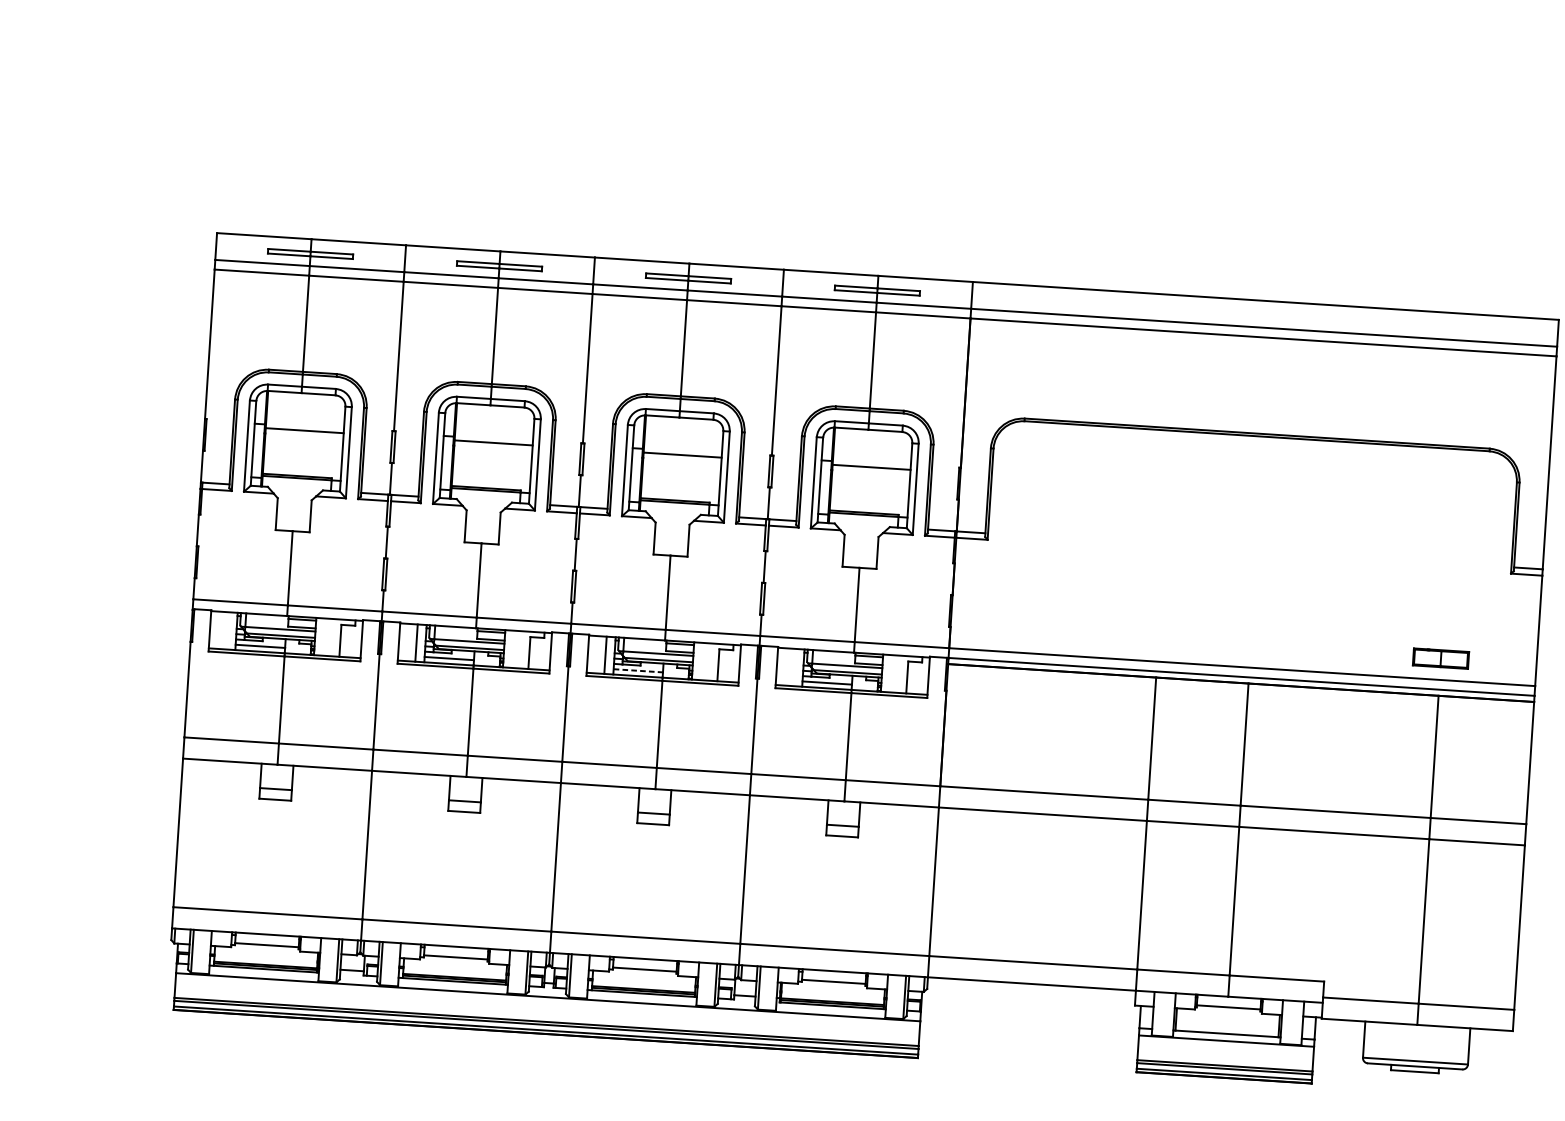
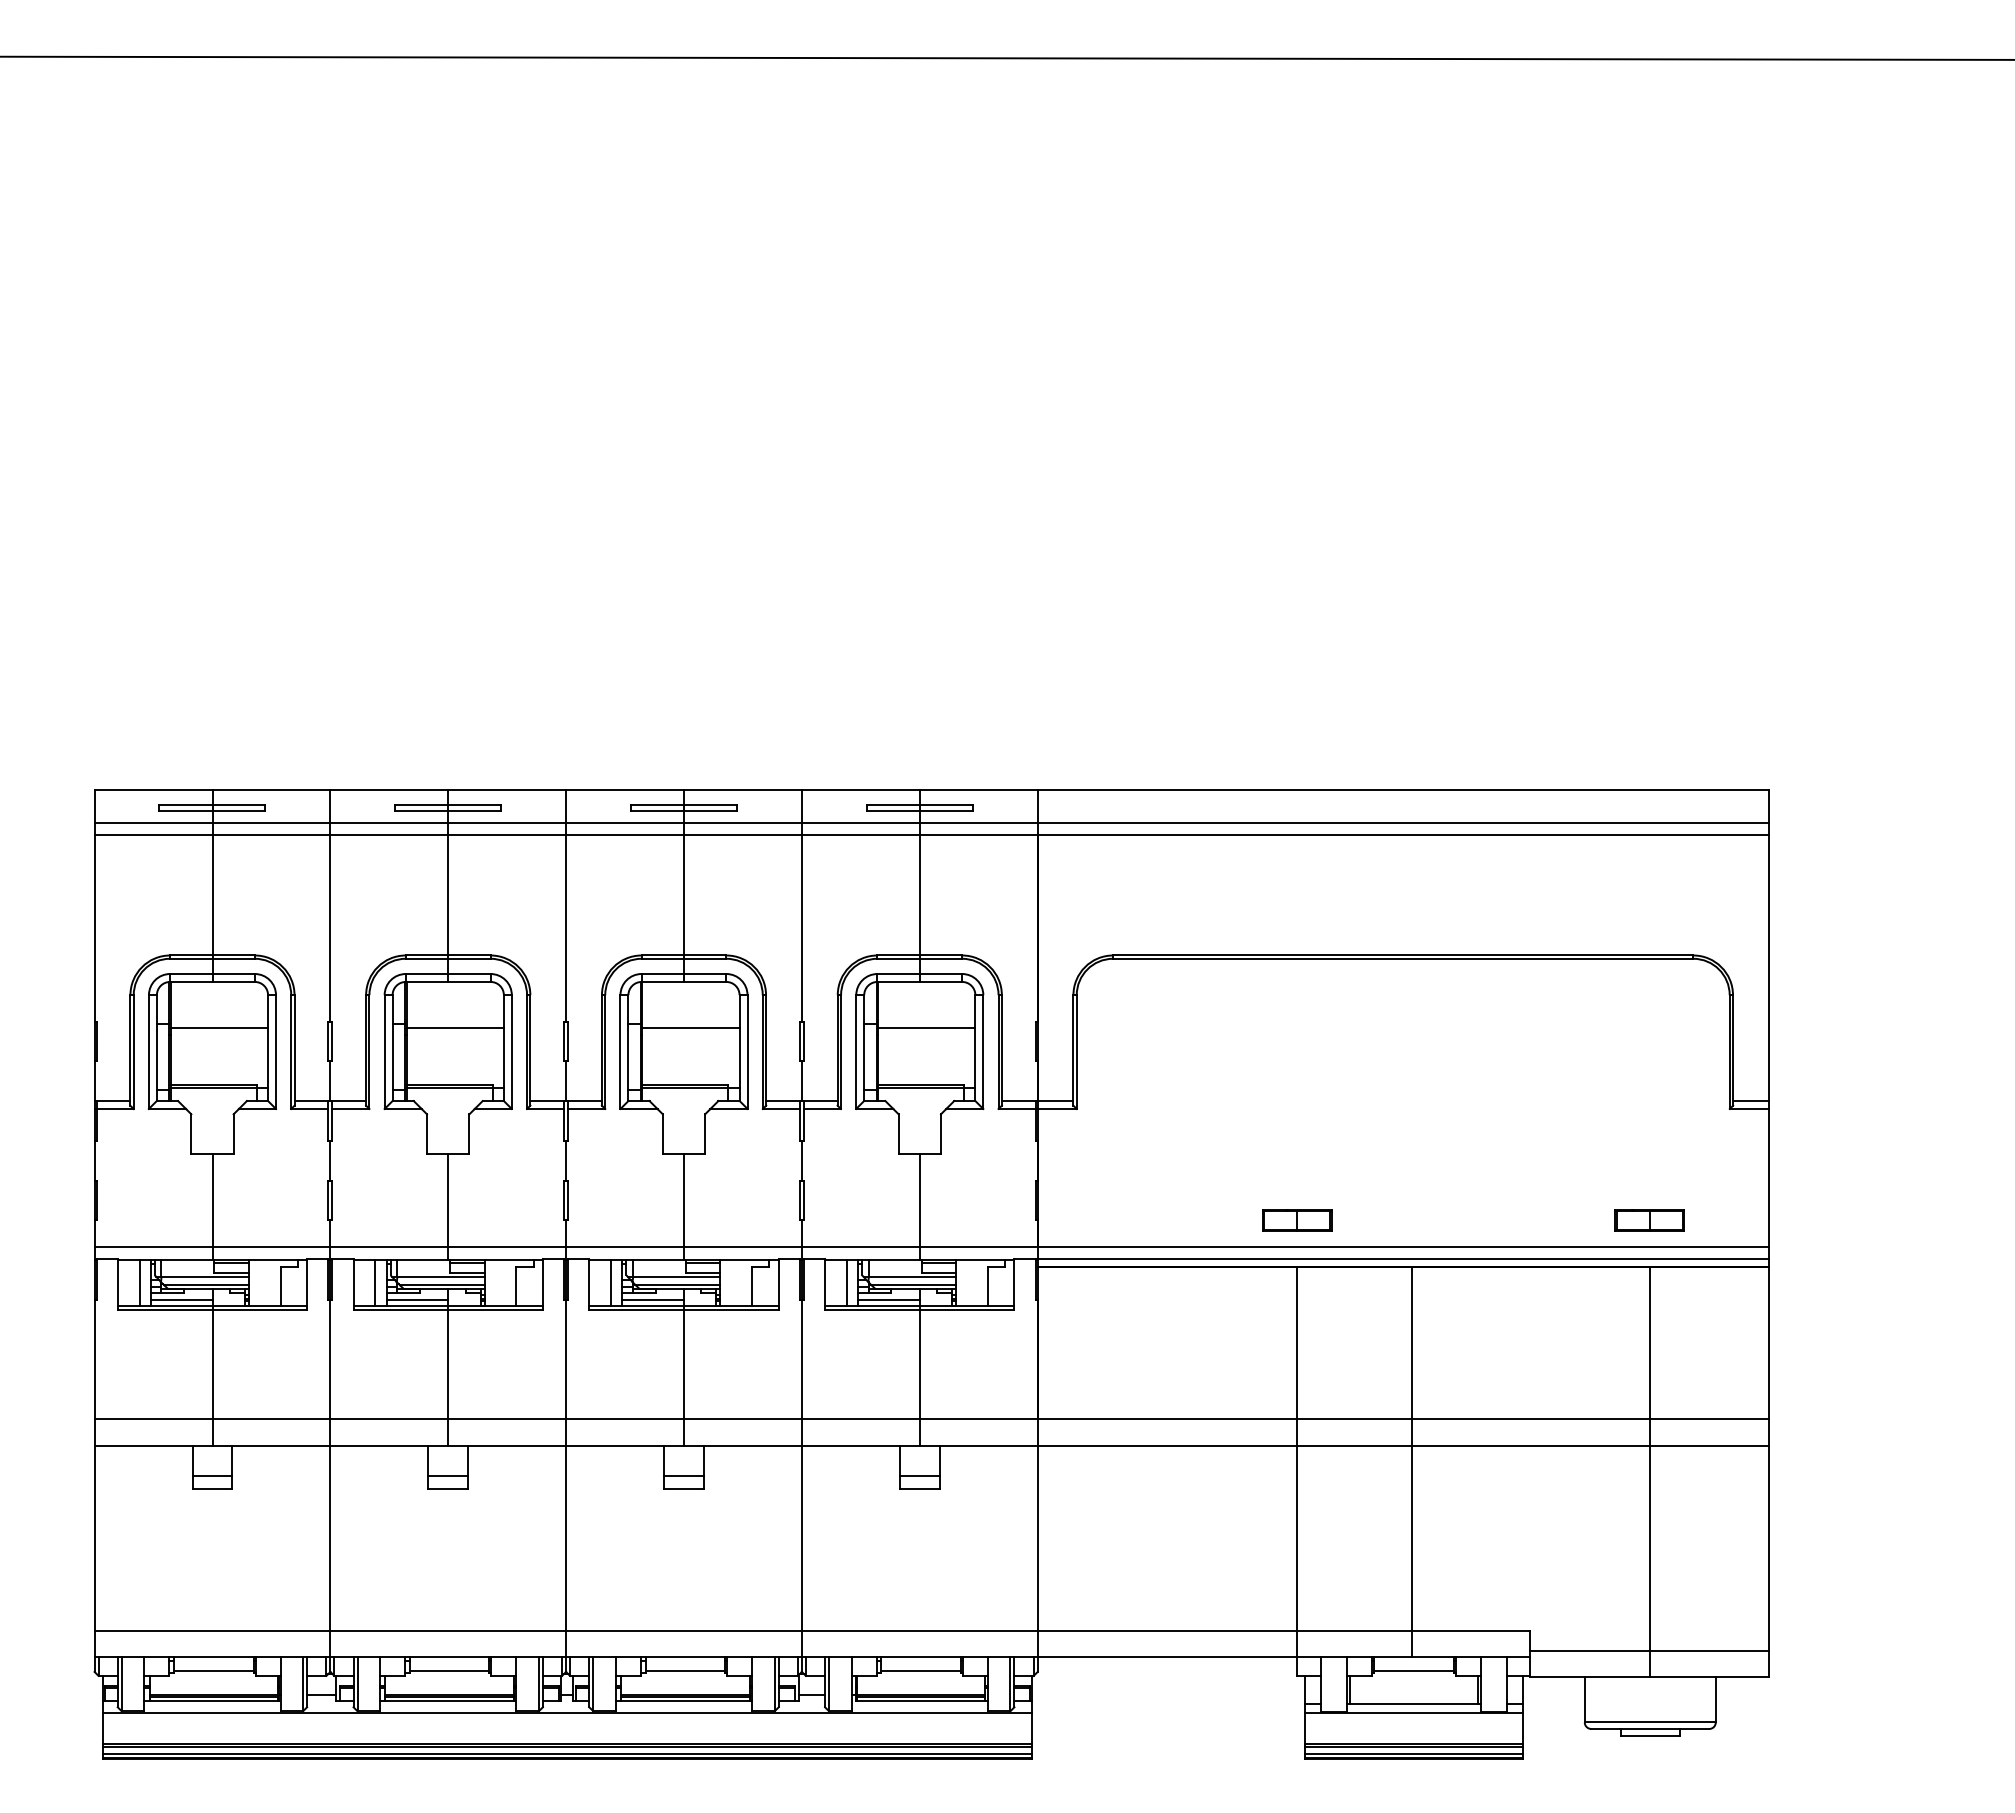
line: (227, 630) -> (139, 1282), added
part: (1158, 640) -> (1297, 1220), added
line: (794, 666) -> (846, 1282), added
line: (638, 670) -> (653, 1299), dashed -> solid

